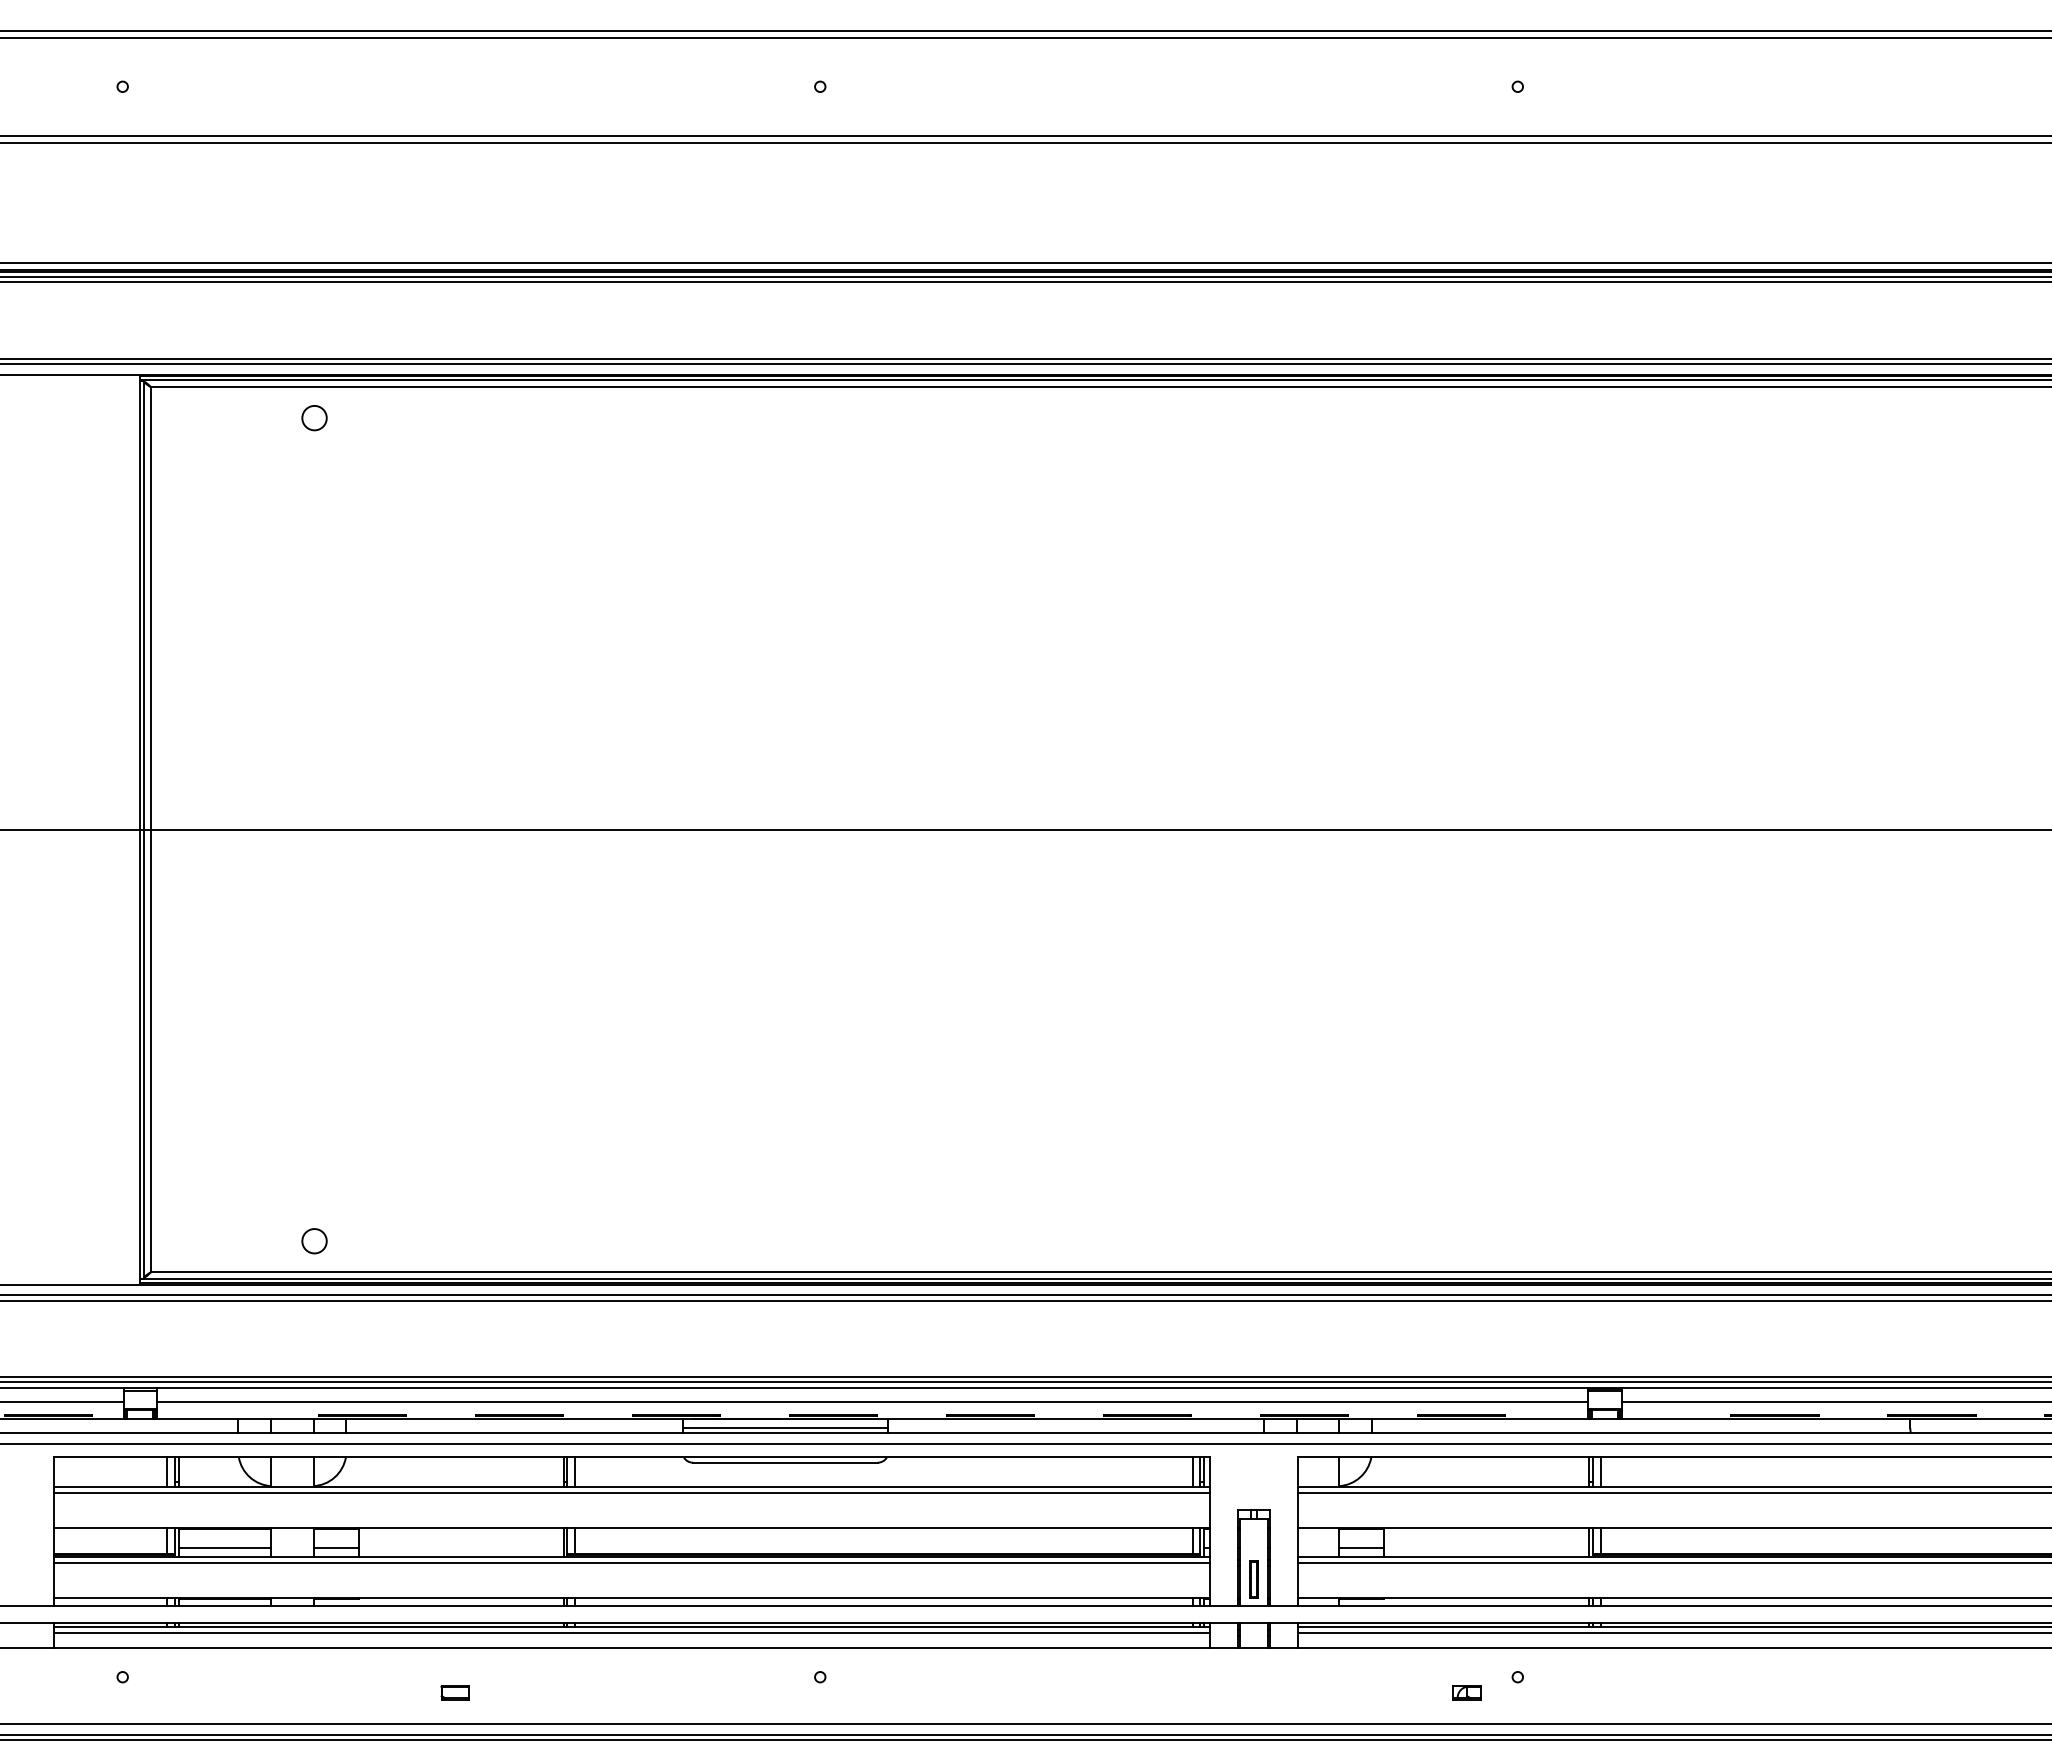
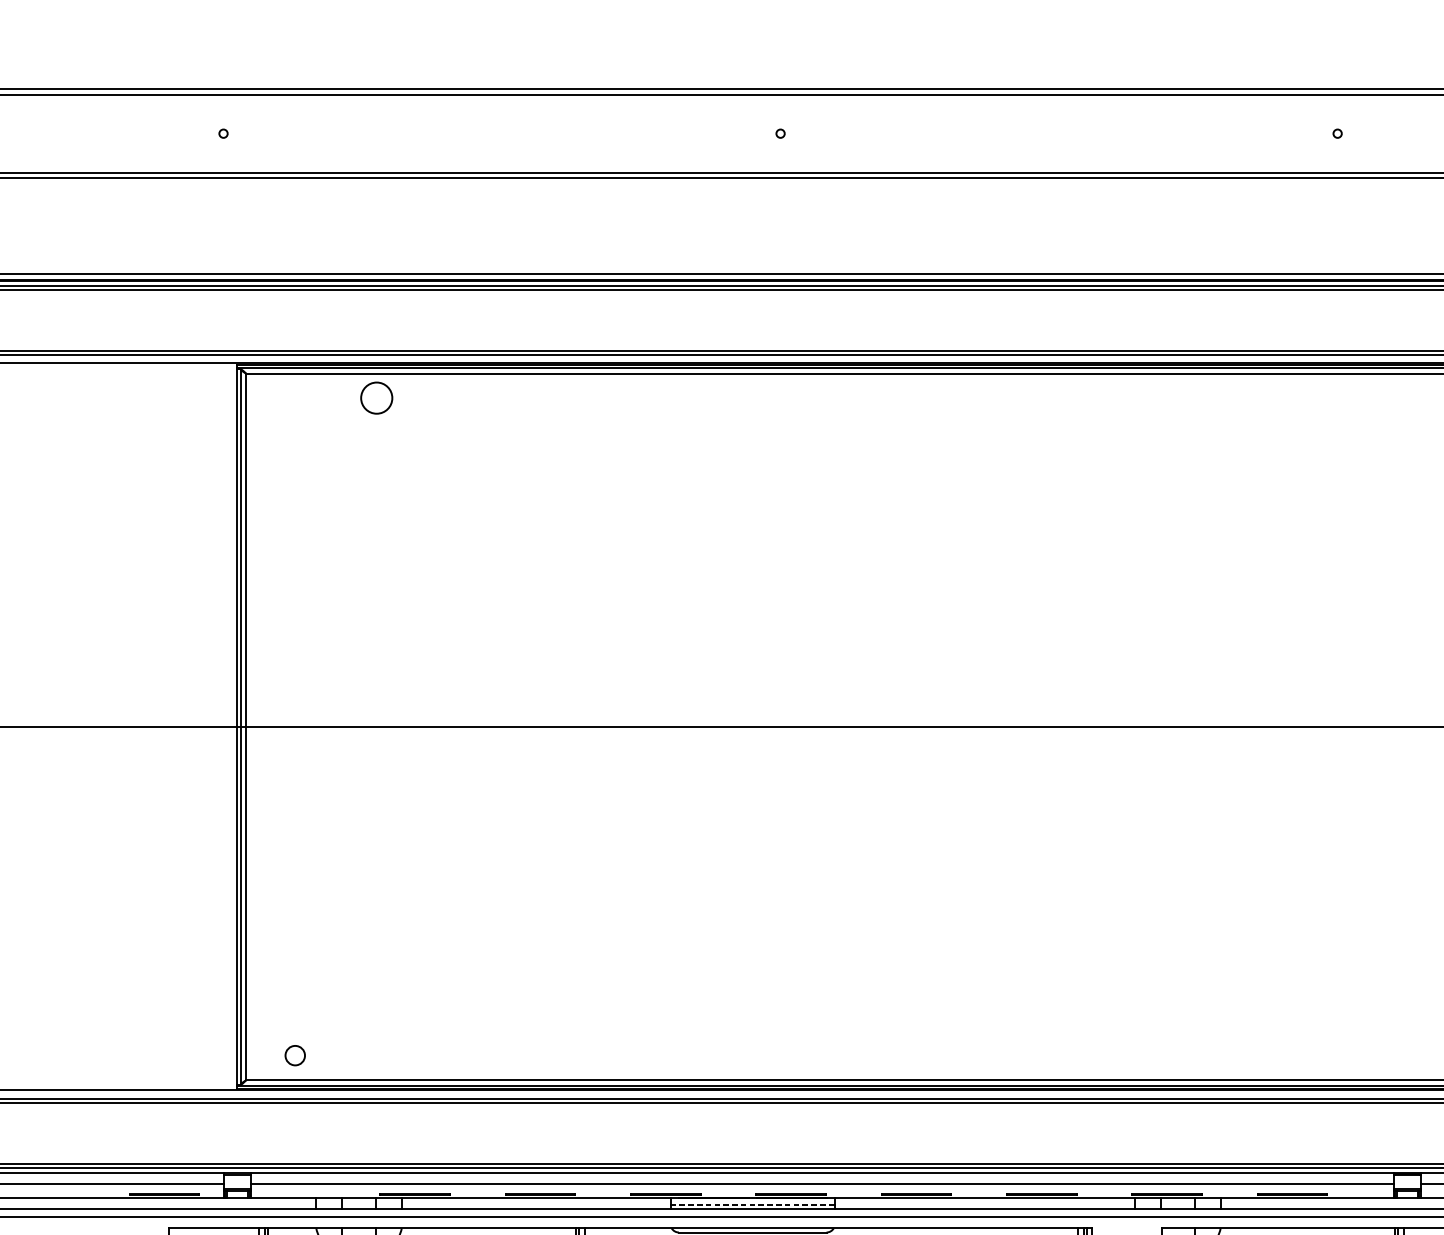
circle: (314, 418) -> (376, 398), size x1.6
circle: (314, 1241) -> (295, 1055), moved
line: (785, 1427) -> (752, 1204), solid -> dashed

